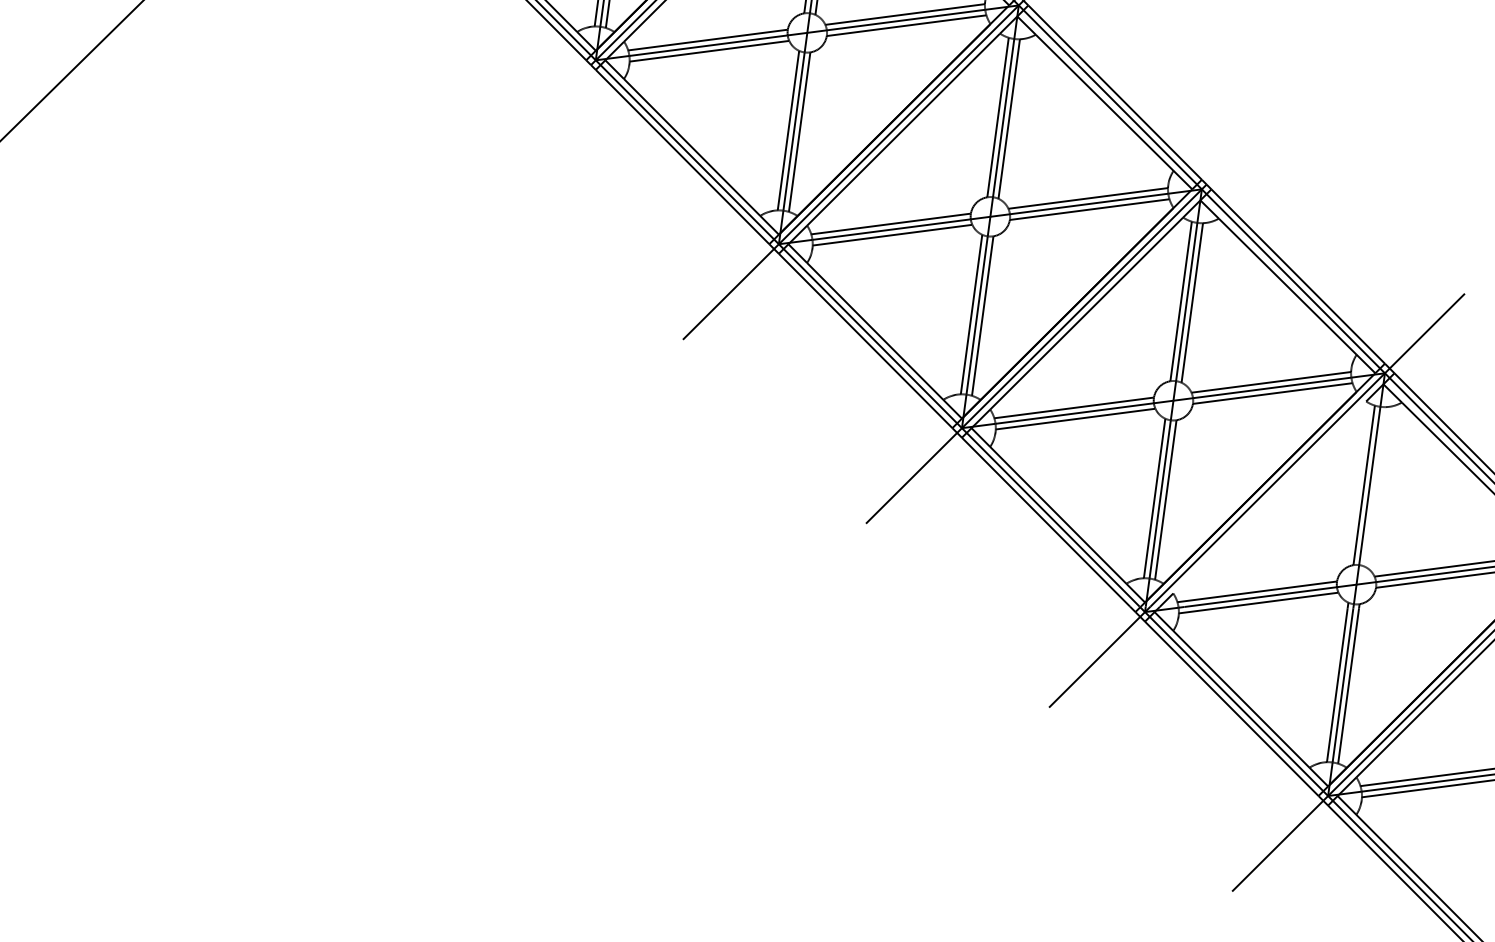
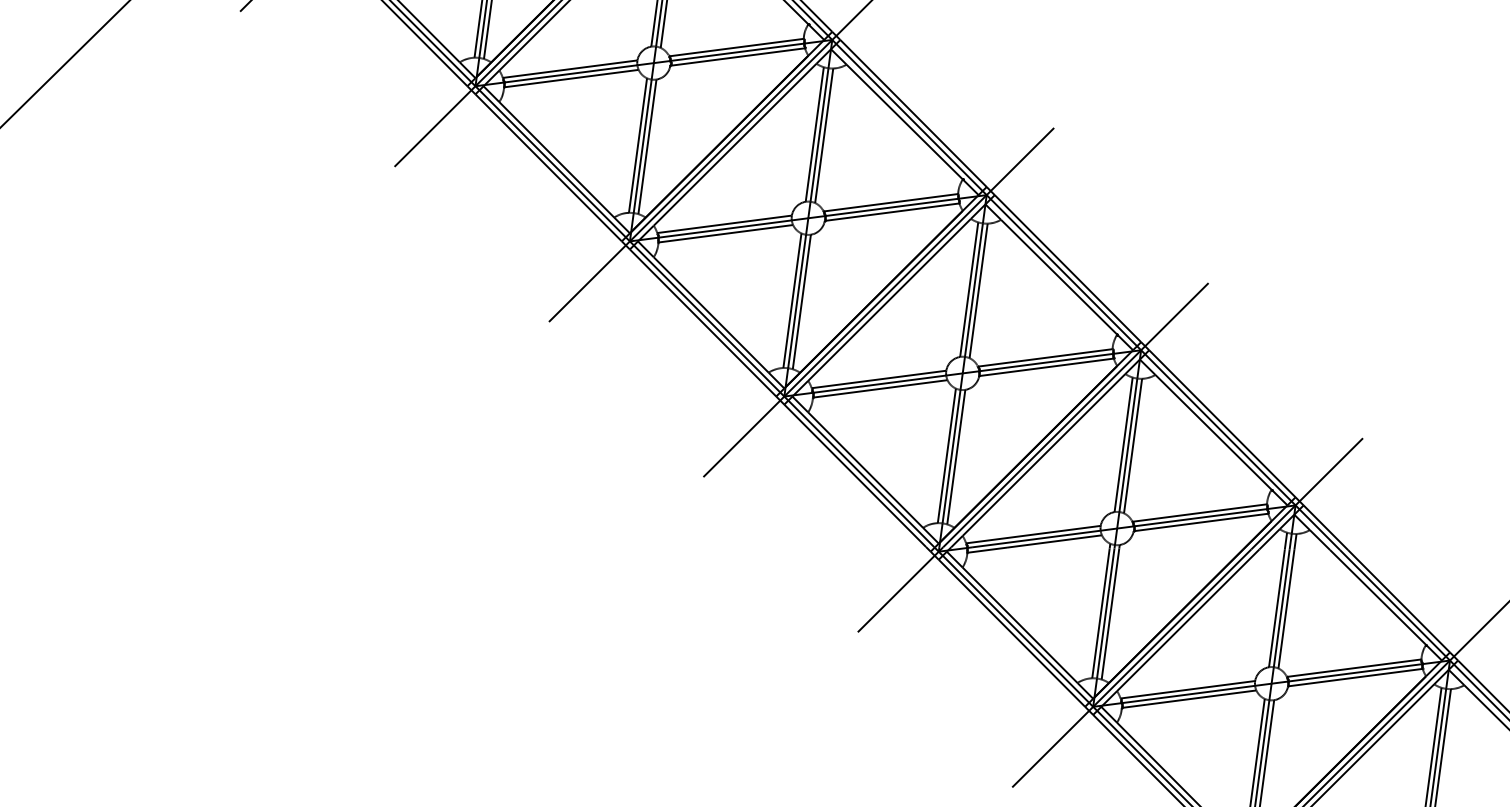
line: (544, 110) -> (432, 128), added
line: (1244, 147) -> (1022, 159), added
line: (1375, 486) -> (1133, 445), added
line: (1269, 498) -> (1043, 455), added

